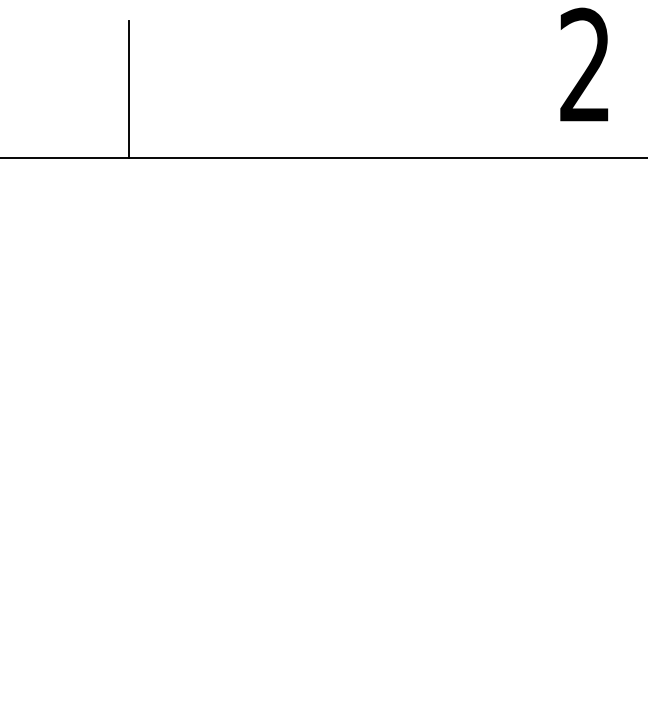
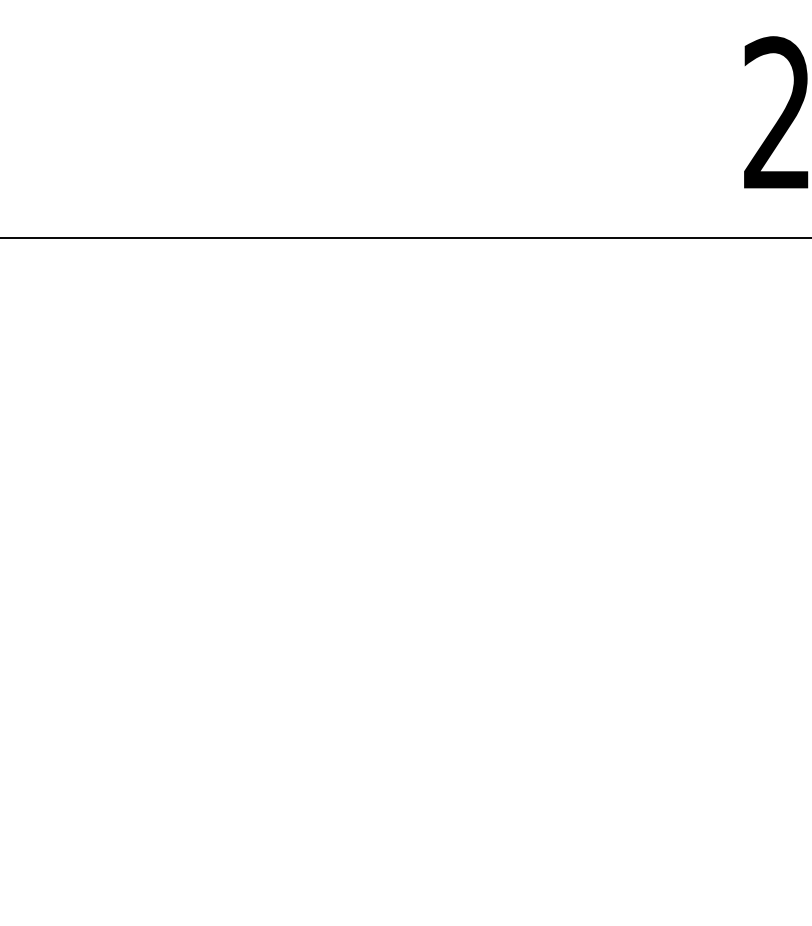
line: (129, 89) -> (166, 145), removed

